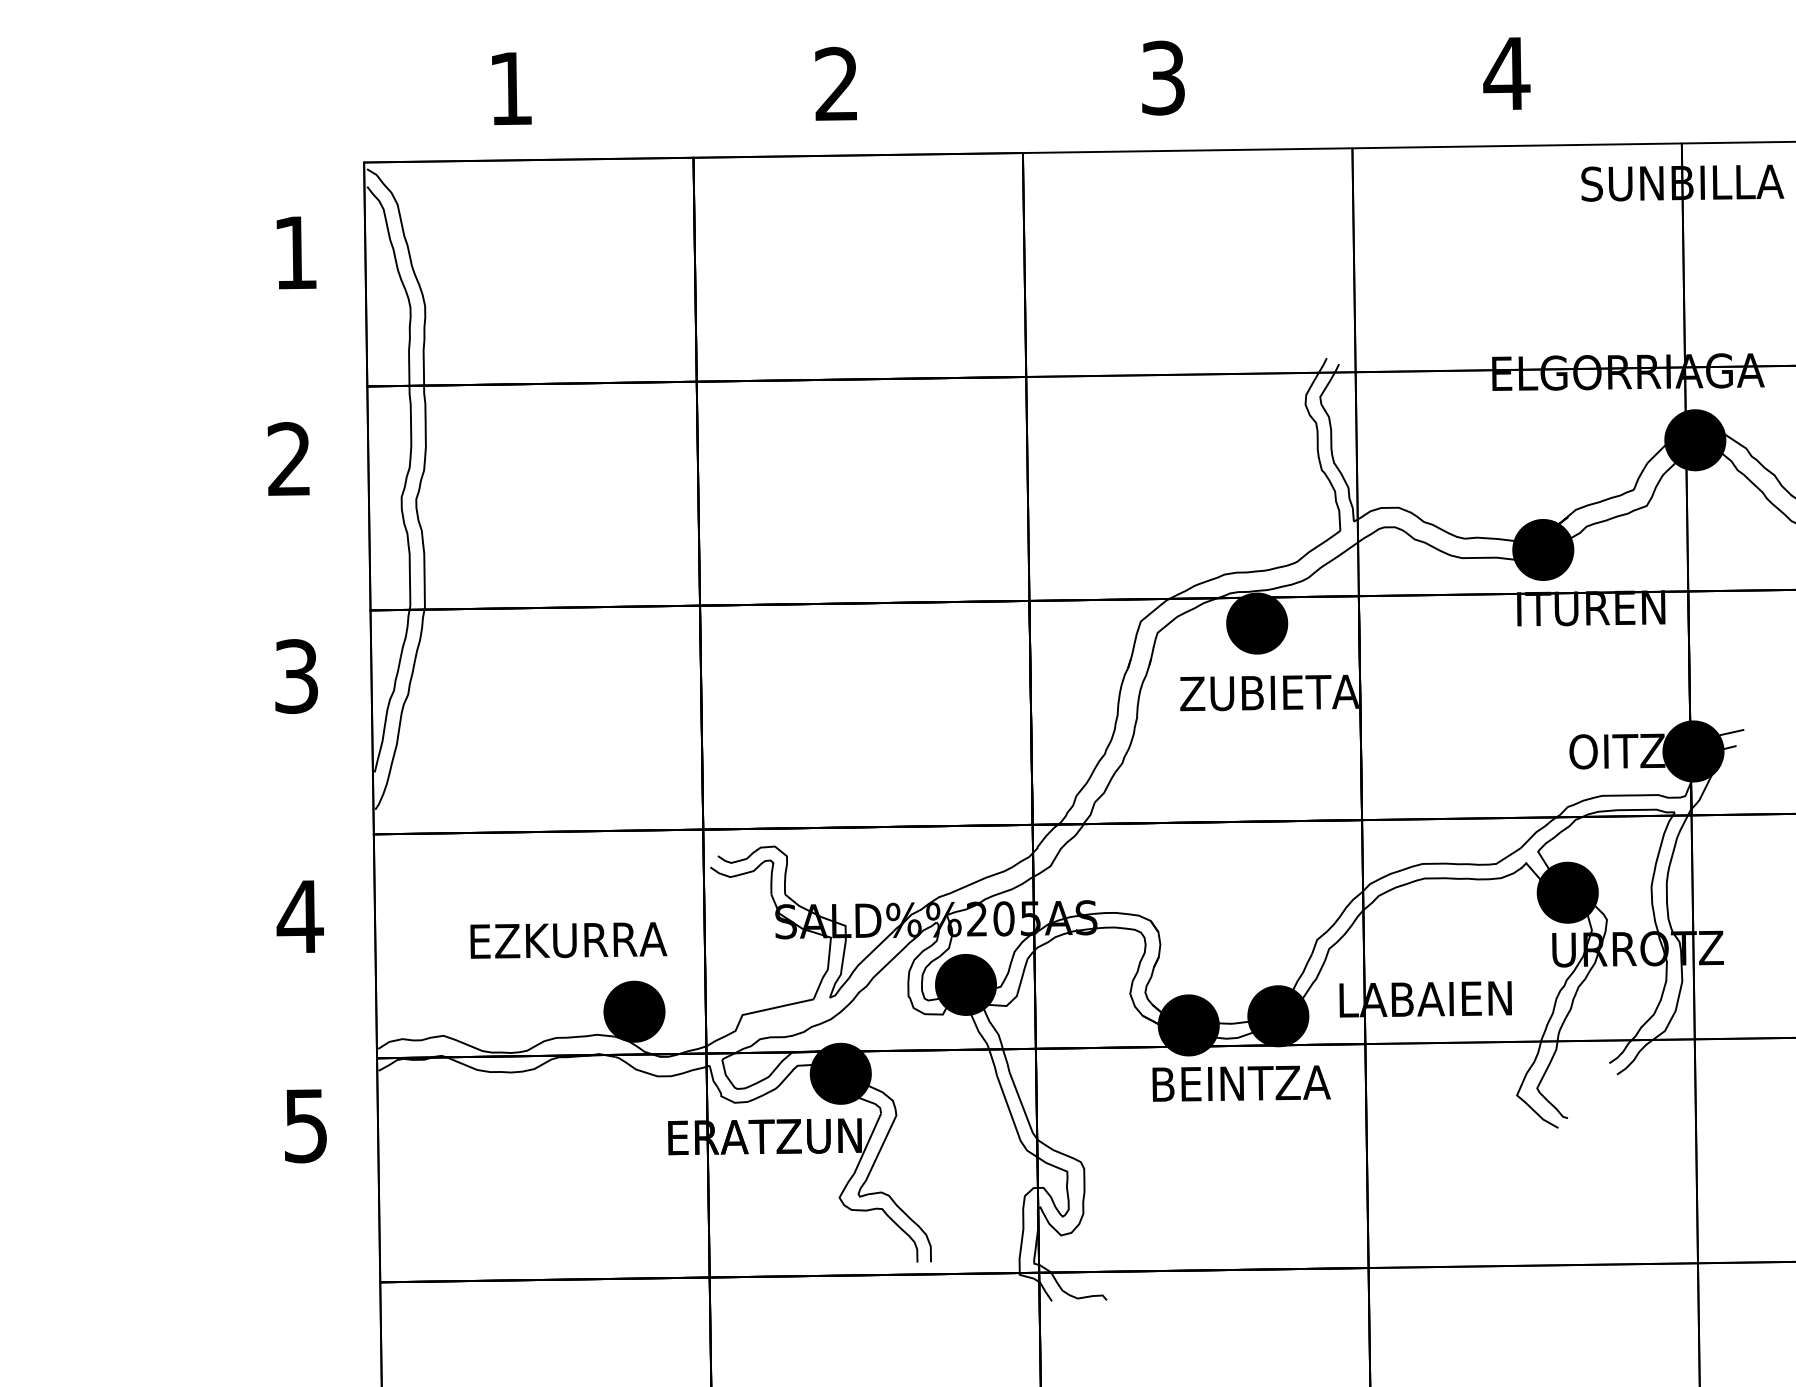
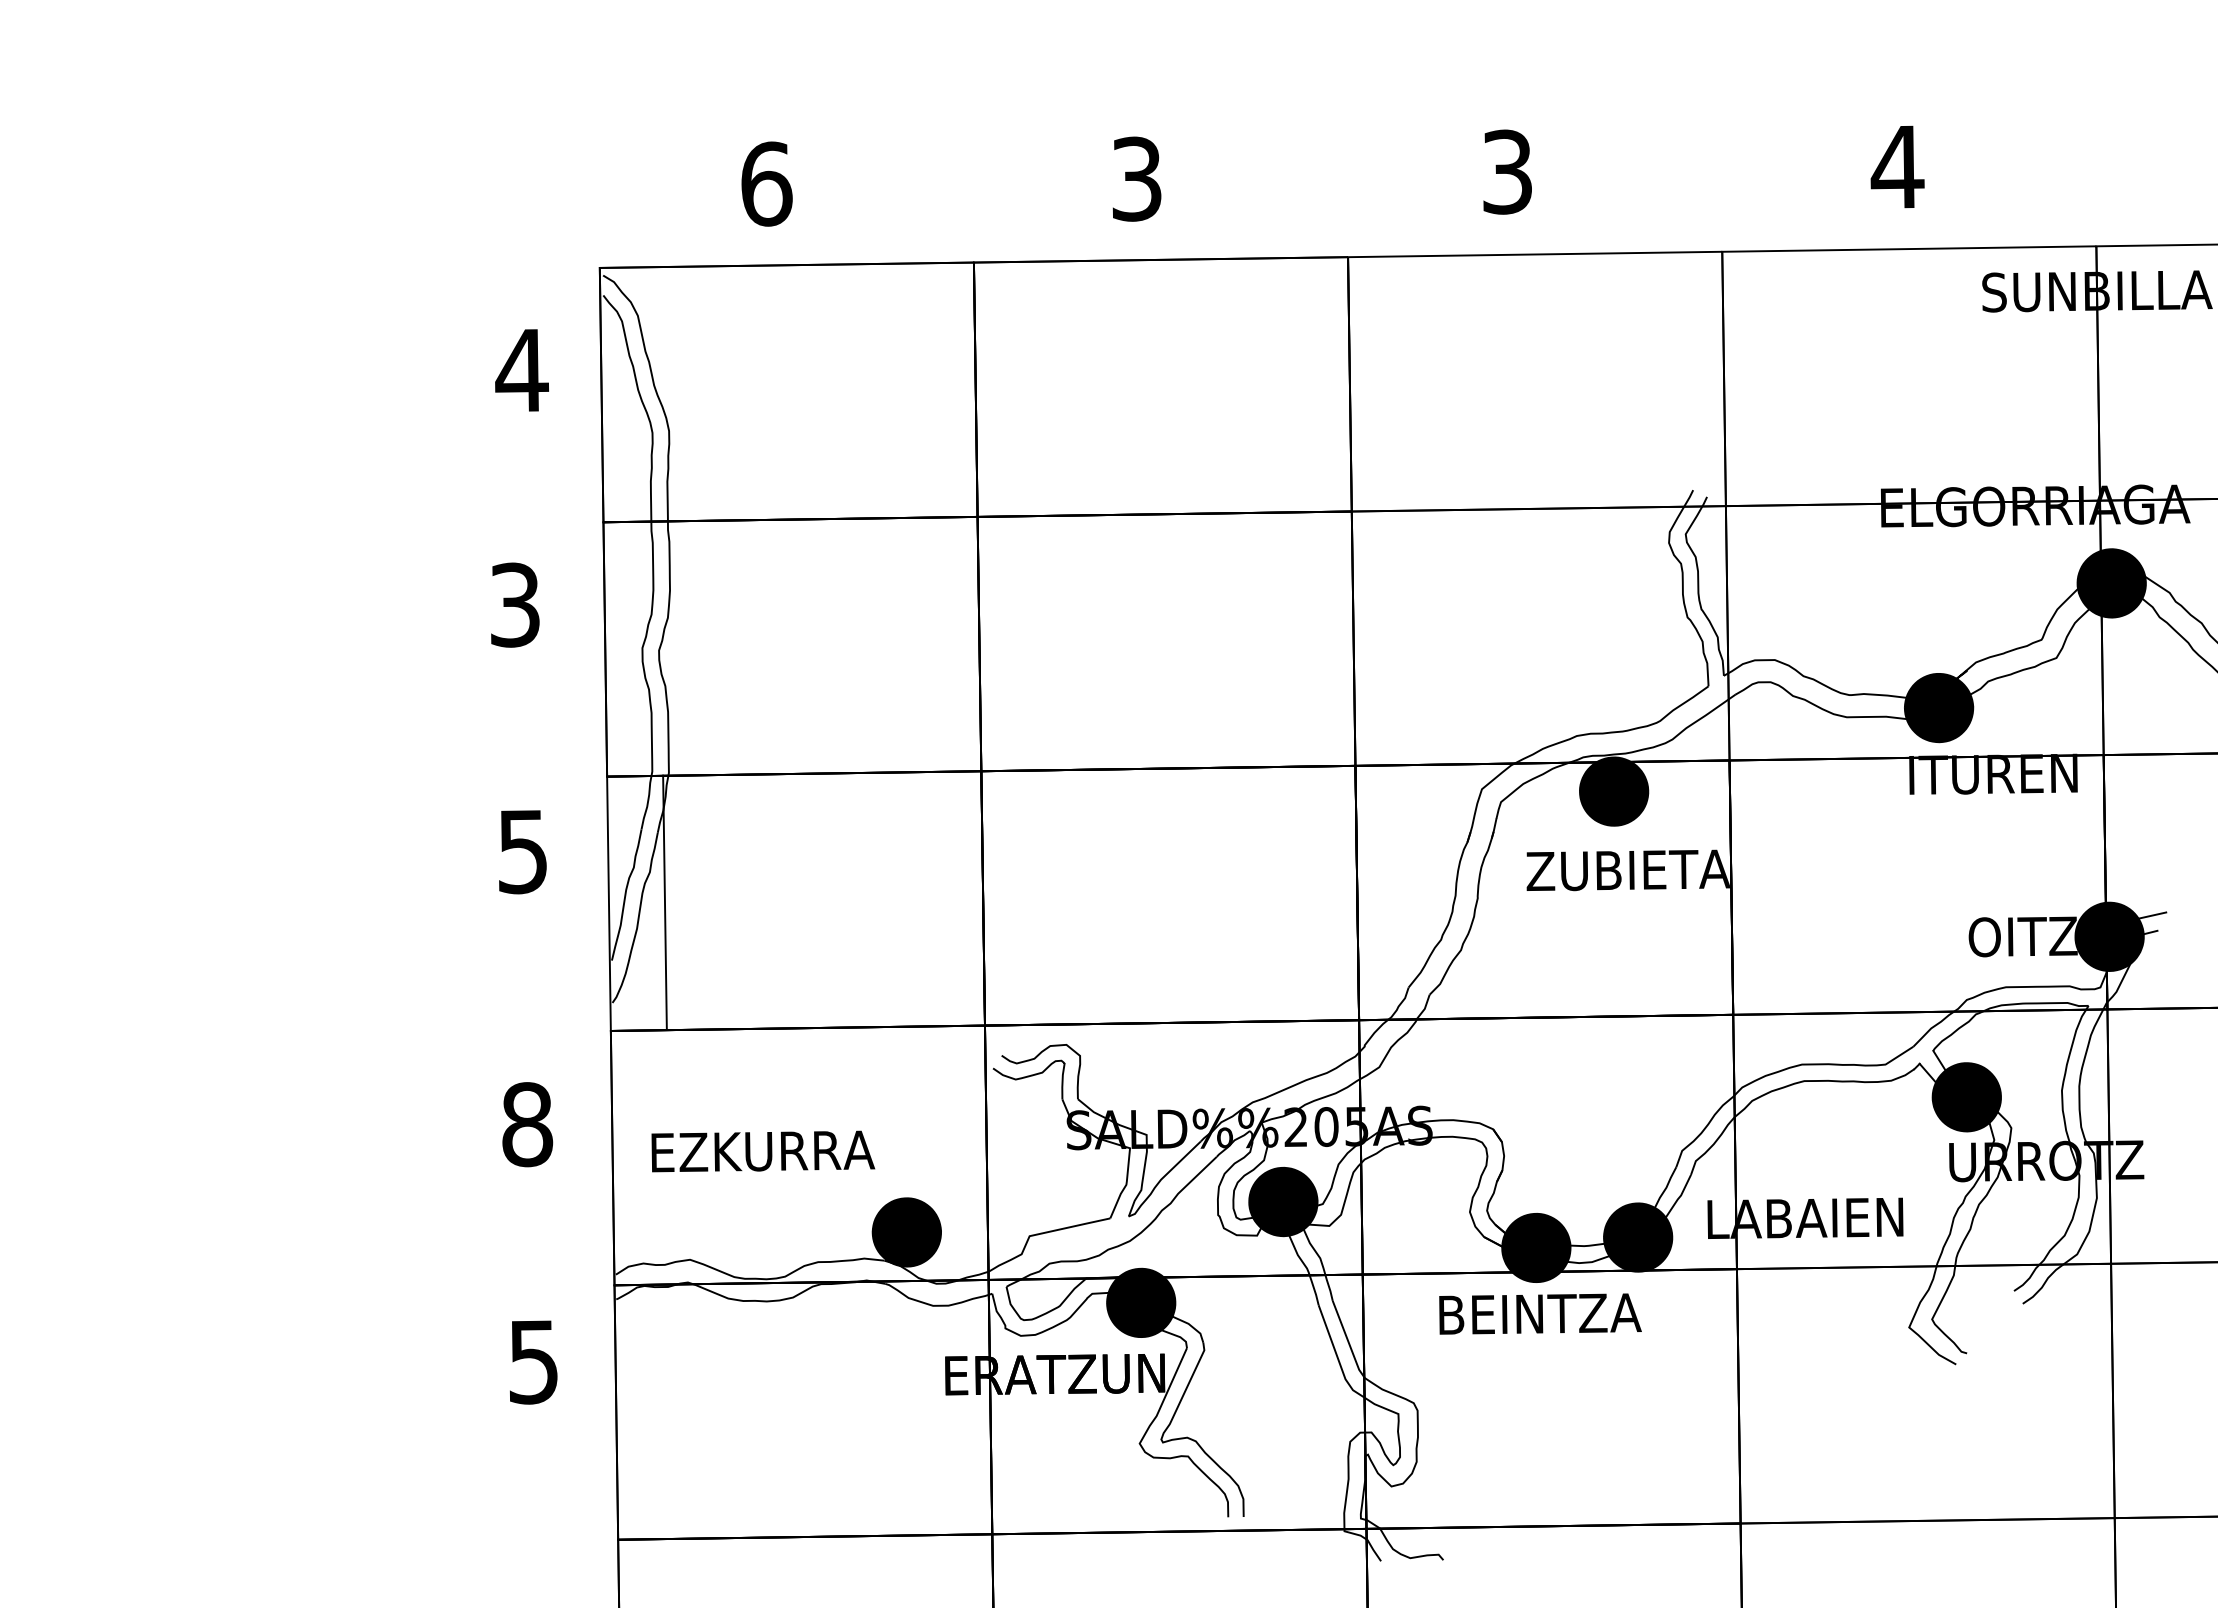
text: (836, 83) -> (1136, 178), 2 -> 3
text: (510, 88) -> (766, 183), 1 -> 6
text: (296, 252) -> (522, 370), 1 -> 4
text: (288, 458) -> (514, 604), 2 -> 3
text: (296, 676) -> (523, 851), 3 -> 5
line: (371, 722) -> (664, 902), moved
text: (300, 916) -> (527, 1124), 4 -> 8
text: (568, 940) -> (763, 1151), moved
text: (1241, 1083) -> (1540, 1313), moved

